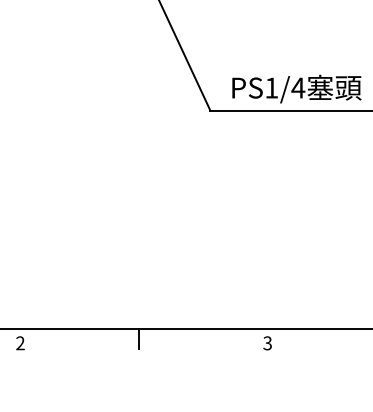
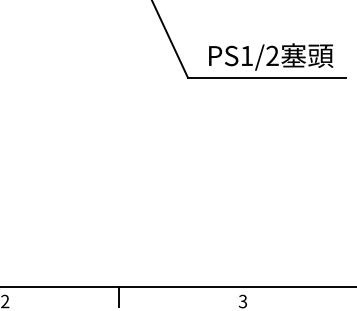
text: (298, 87) -> (272, 55), PS1/4 -> PS1/2

